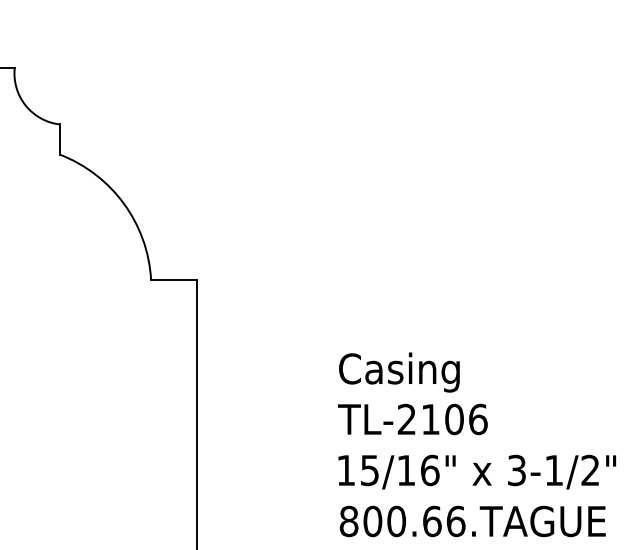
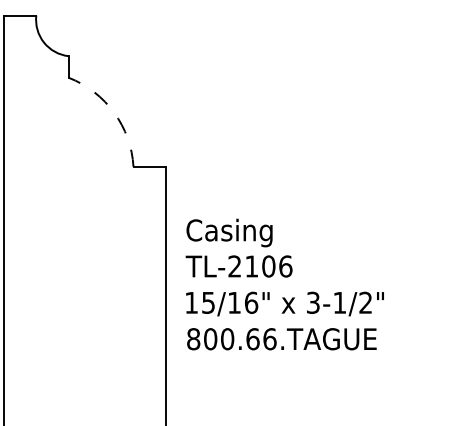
arc: (124, 203) -> (114, 112), solid -> dashed
text: (476, 444) -> (284, 284), moved

